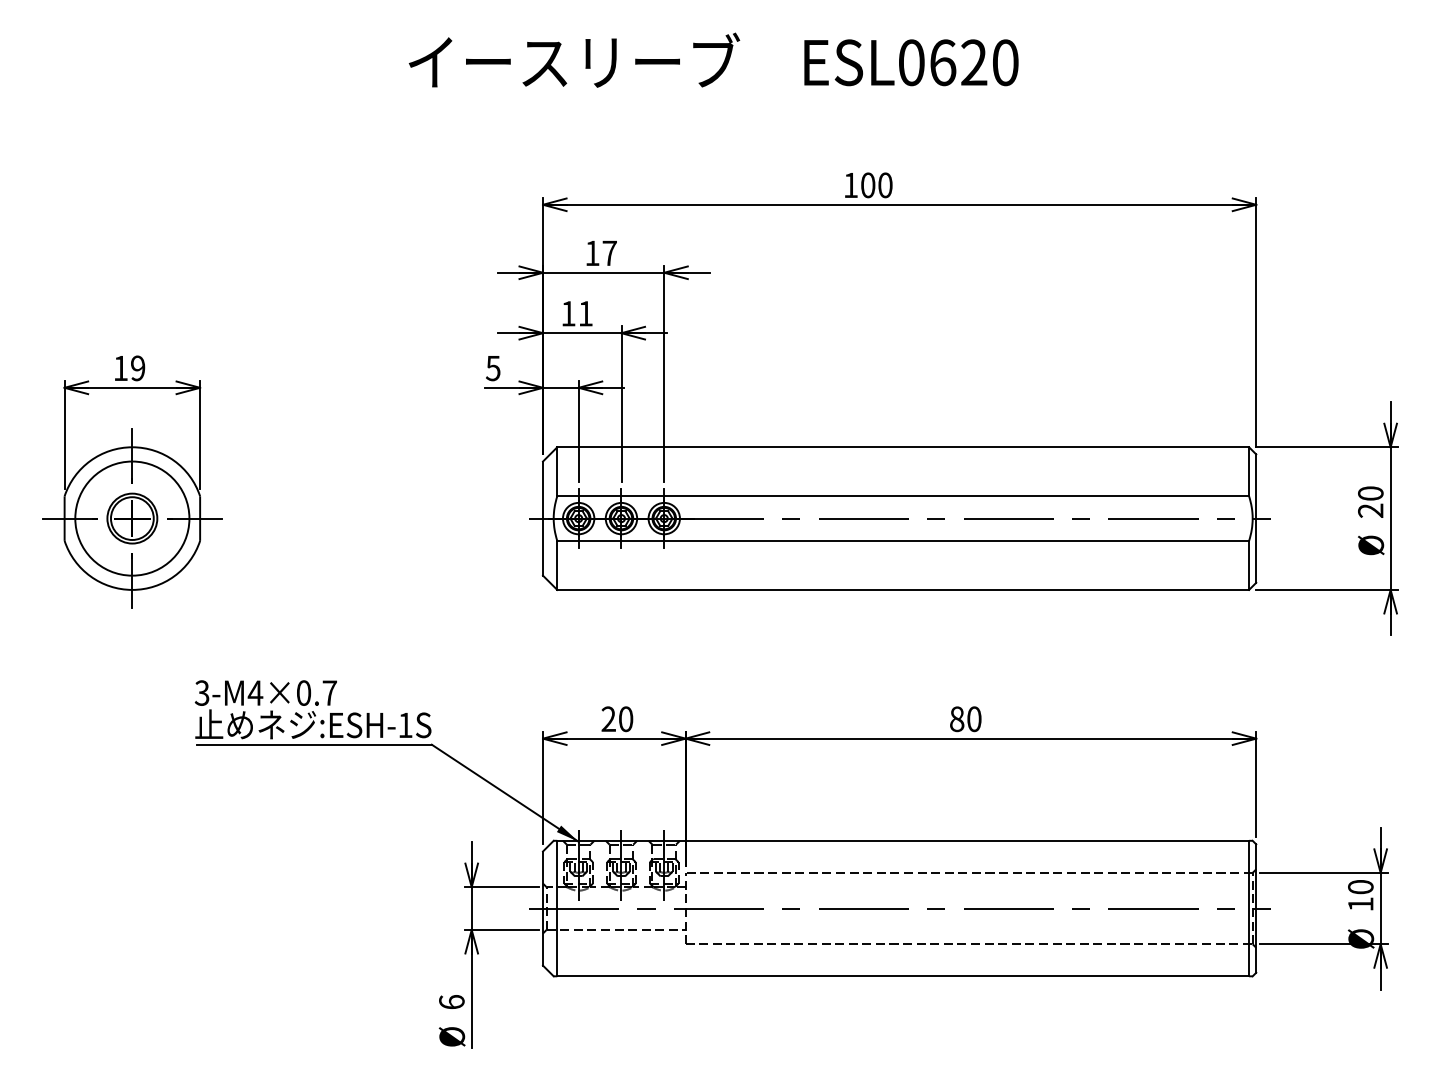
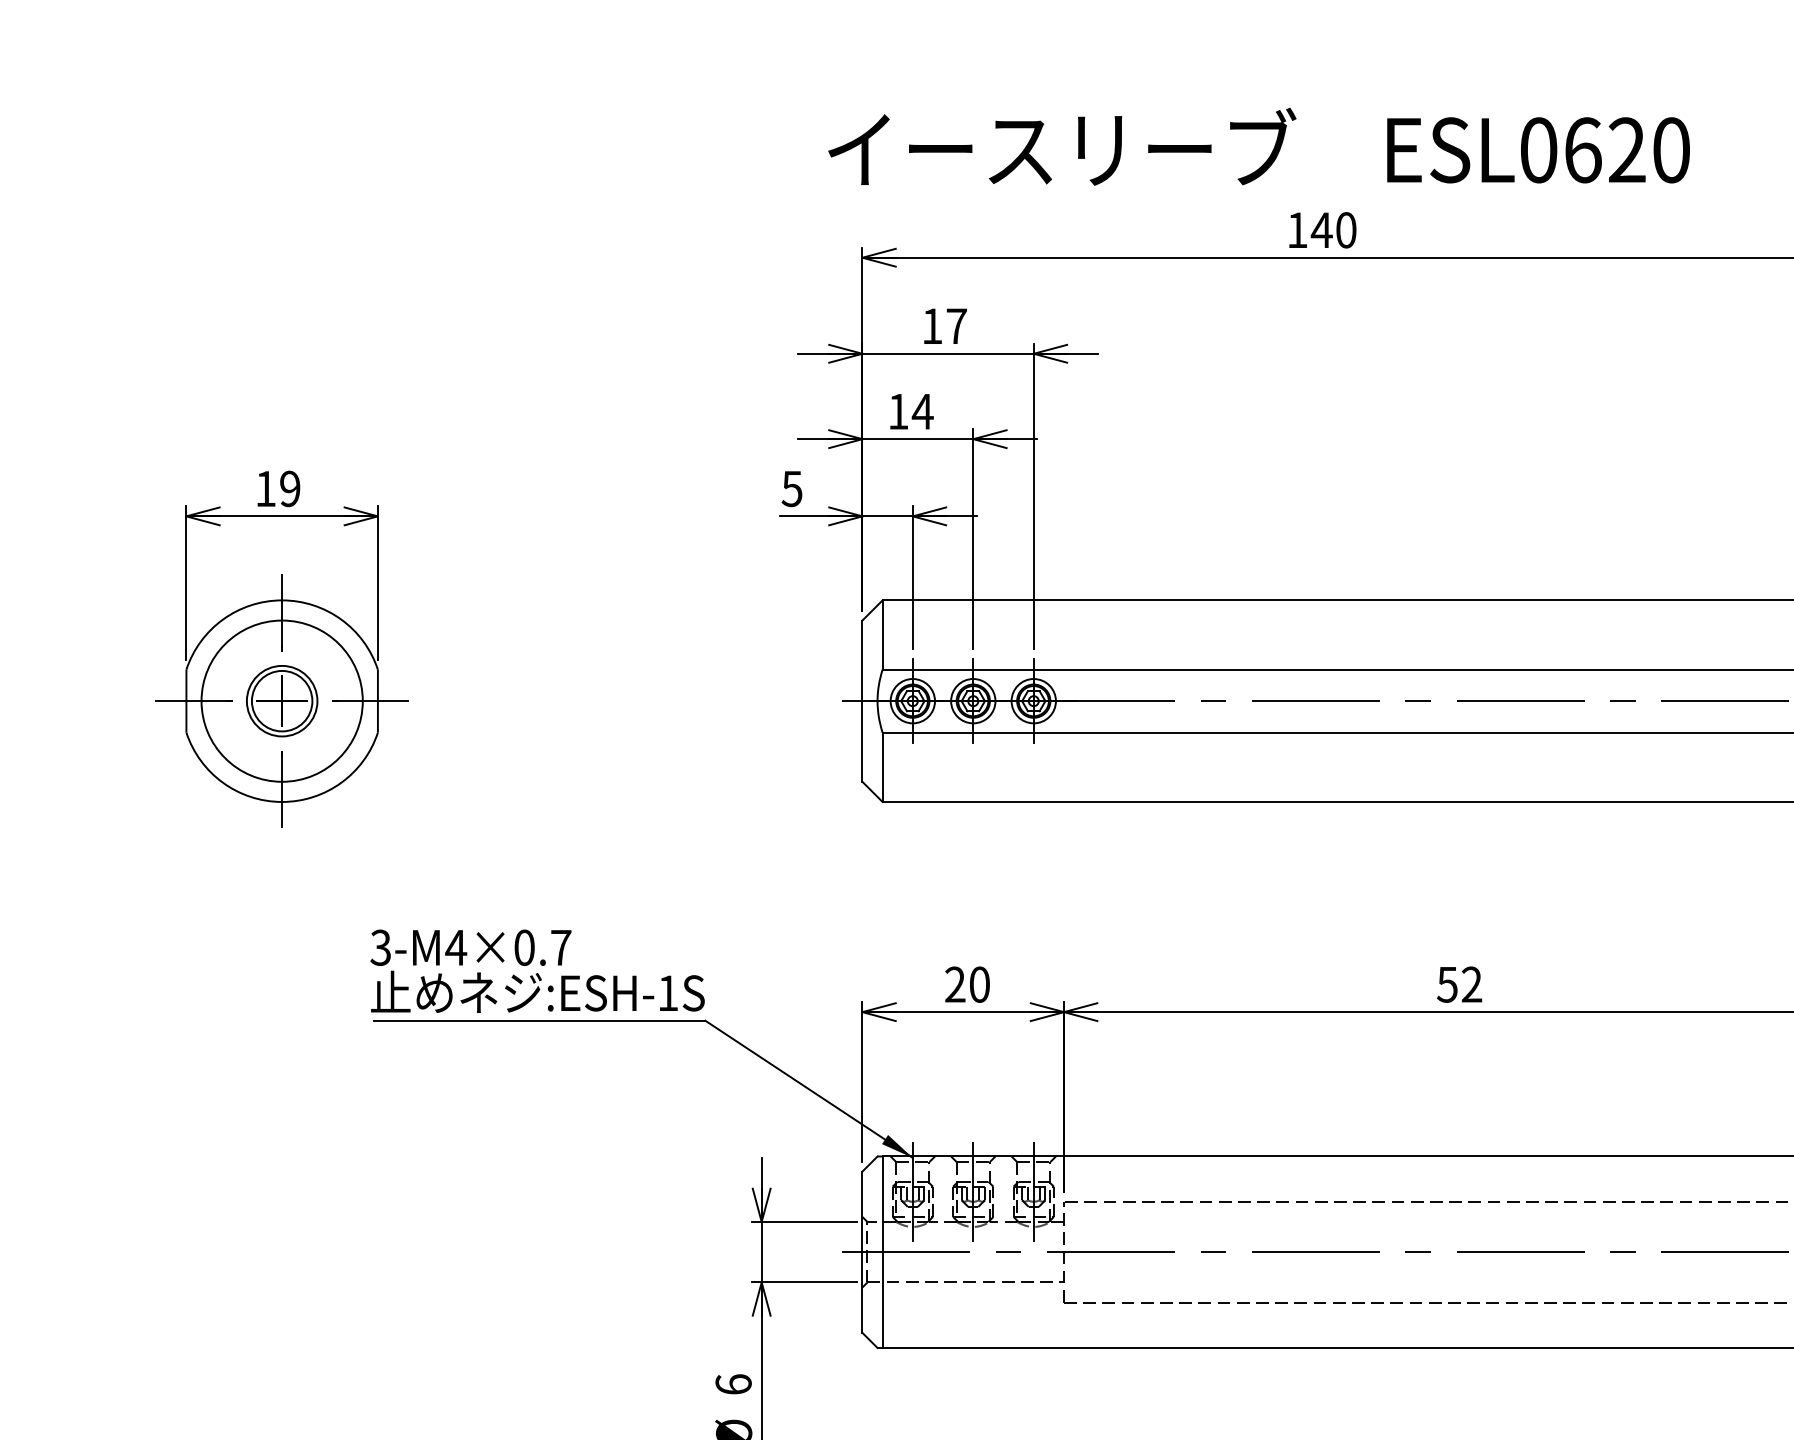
text: (713, 59) -> (1258, 145), moved
text: (867, 185) -> (1320, 230), 100 -> 140
text: (585, 313) -> (922, 411), 11 -> 14
text: (965, 719) -> (1459, 985), 80 -> 52

